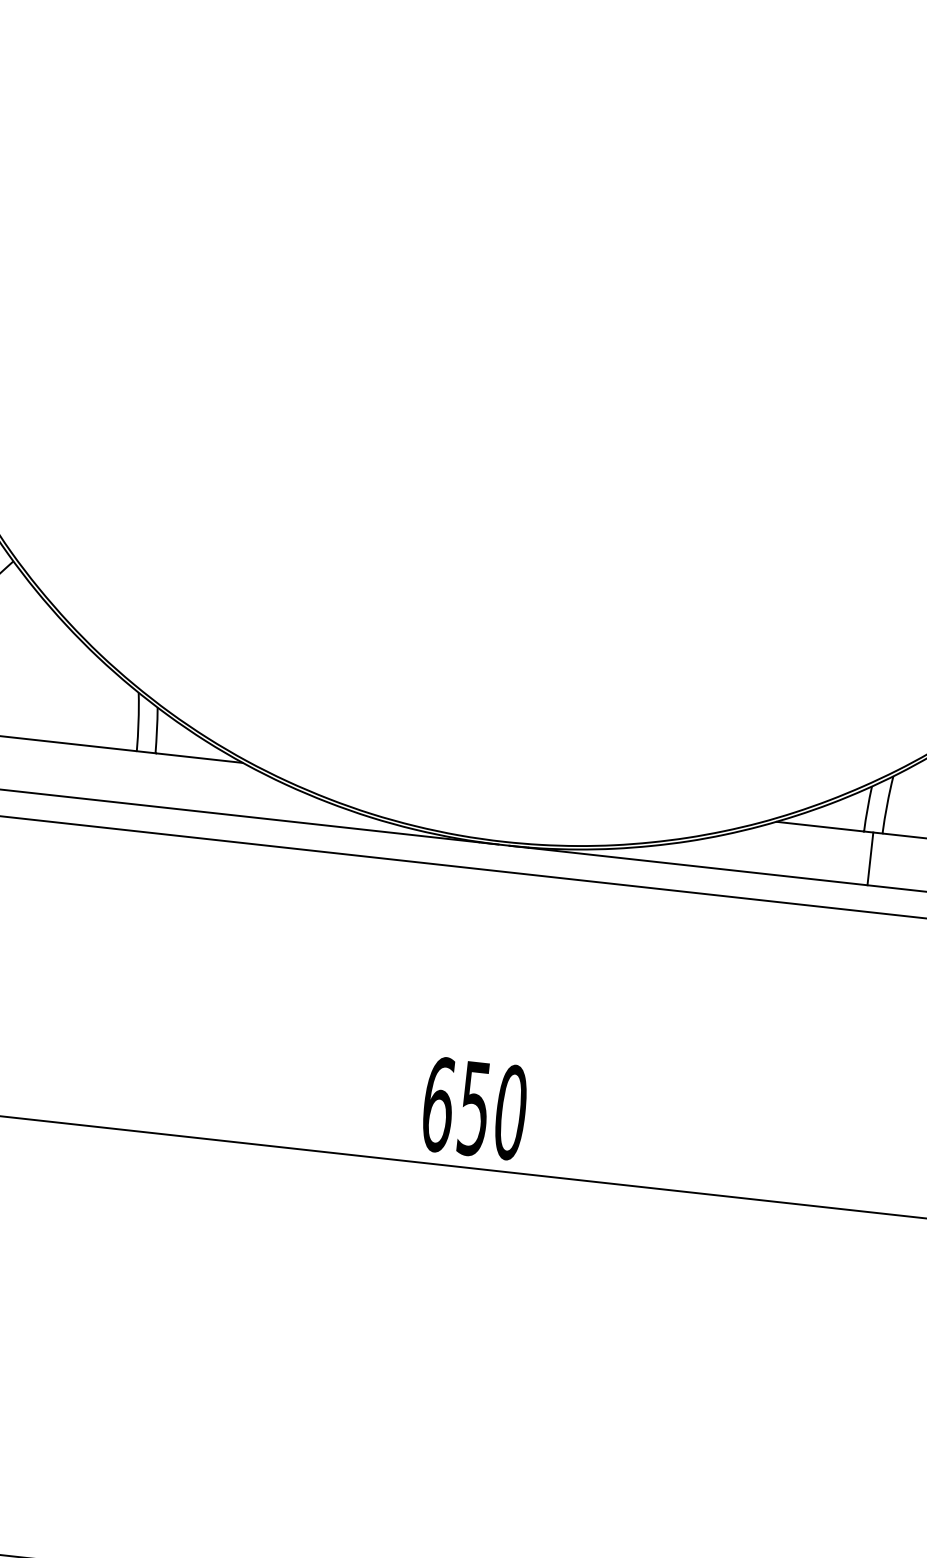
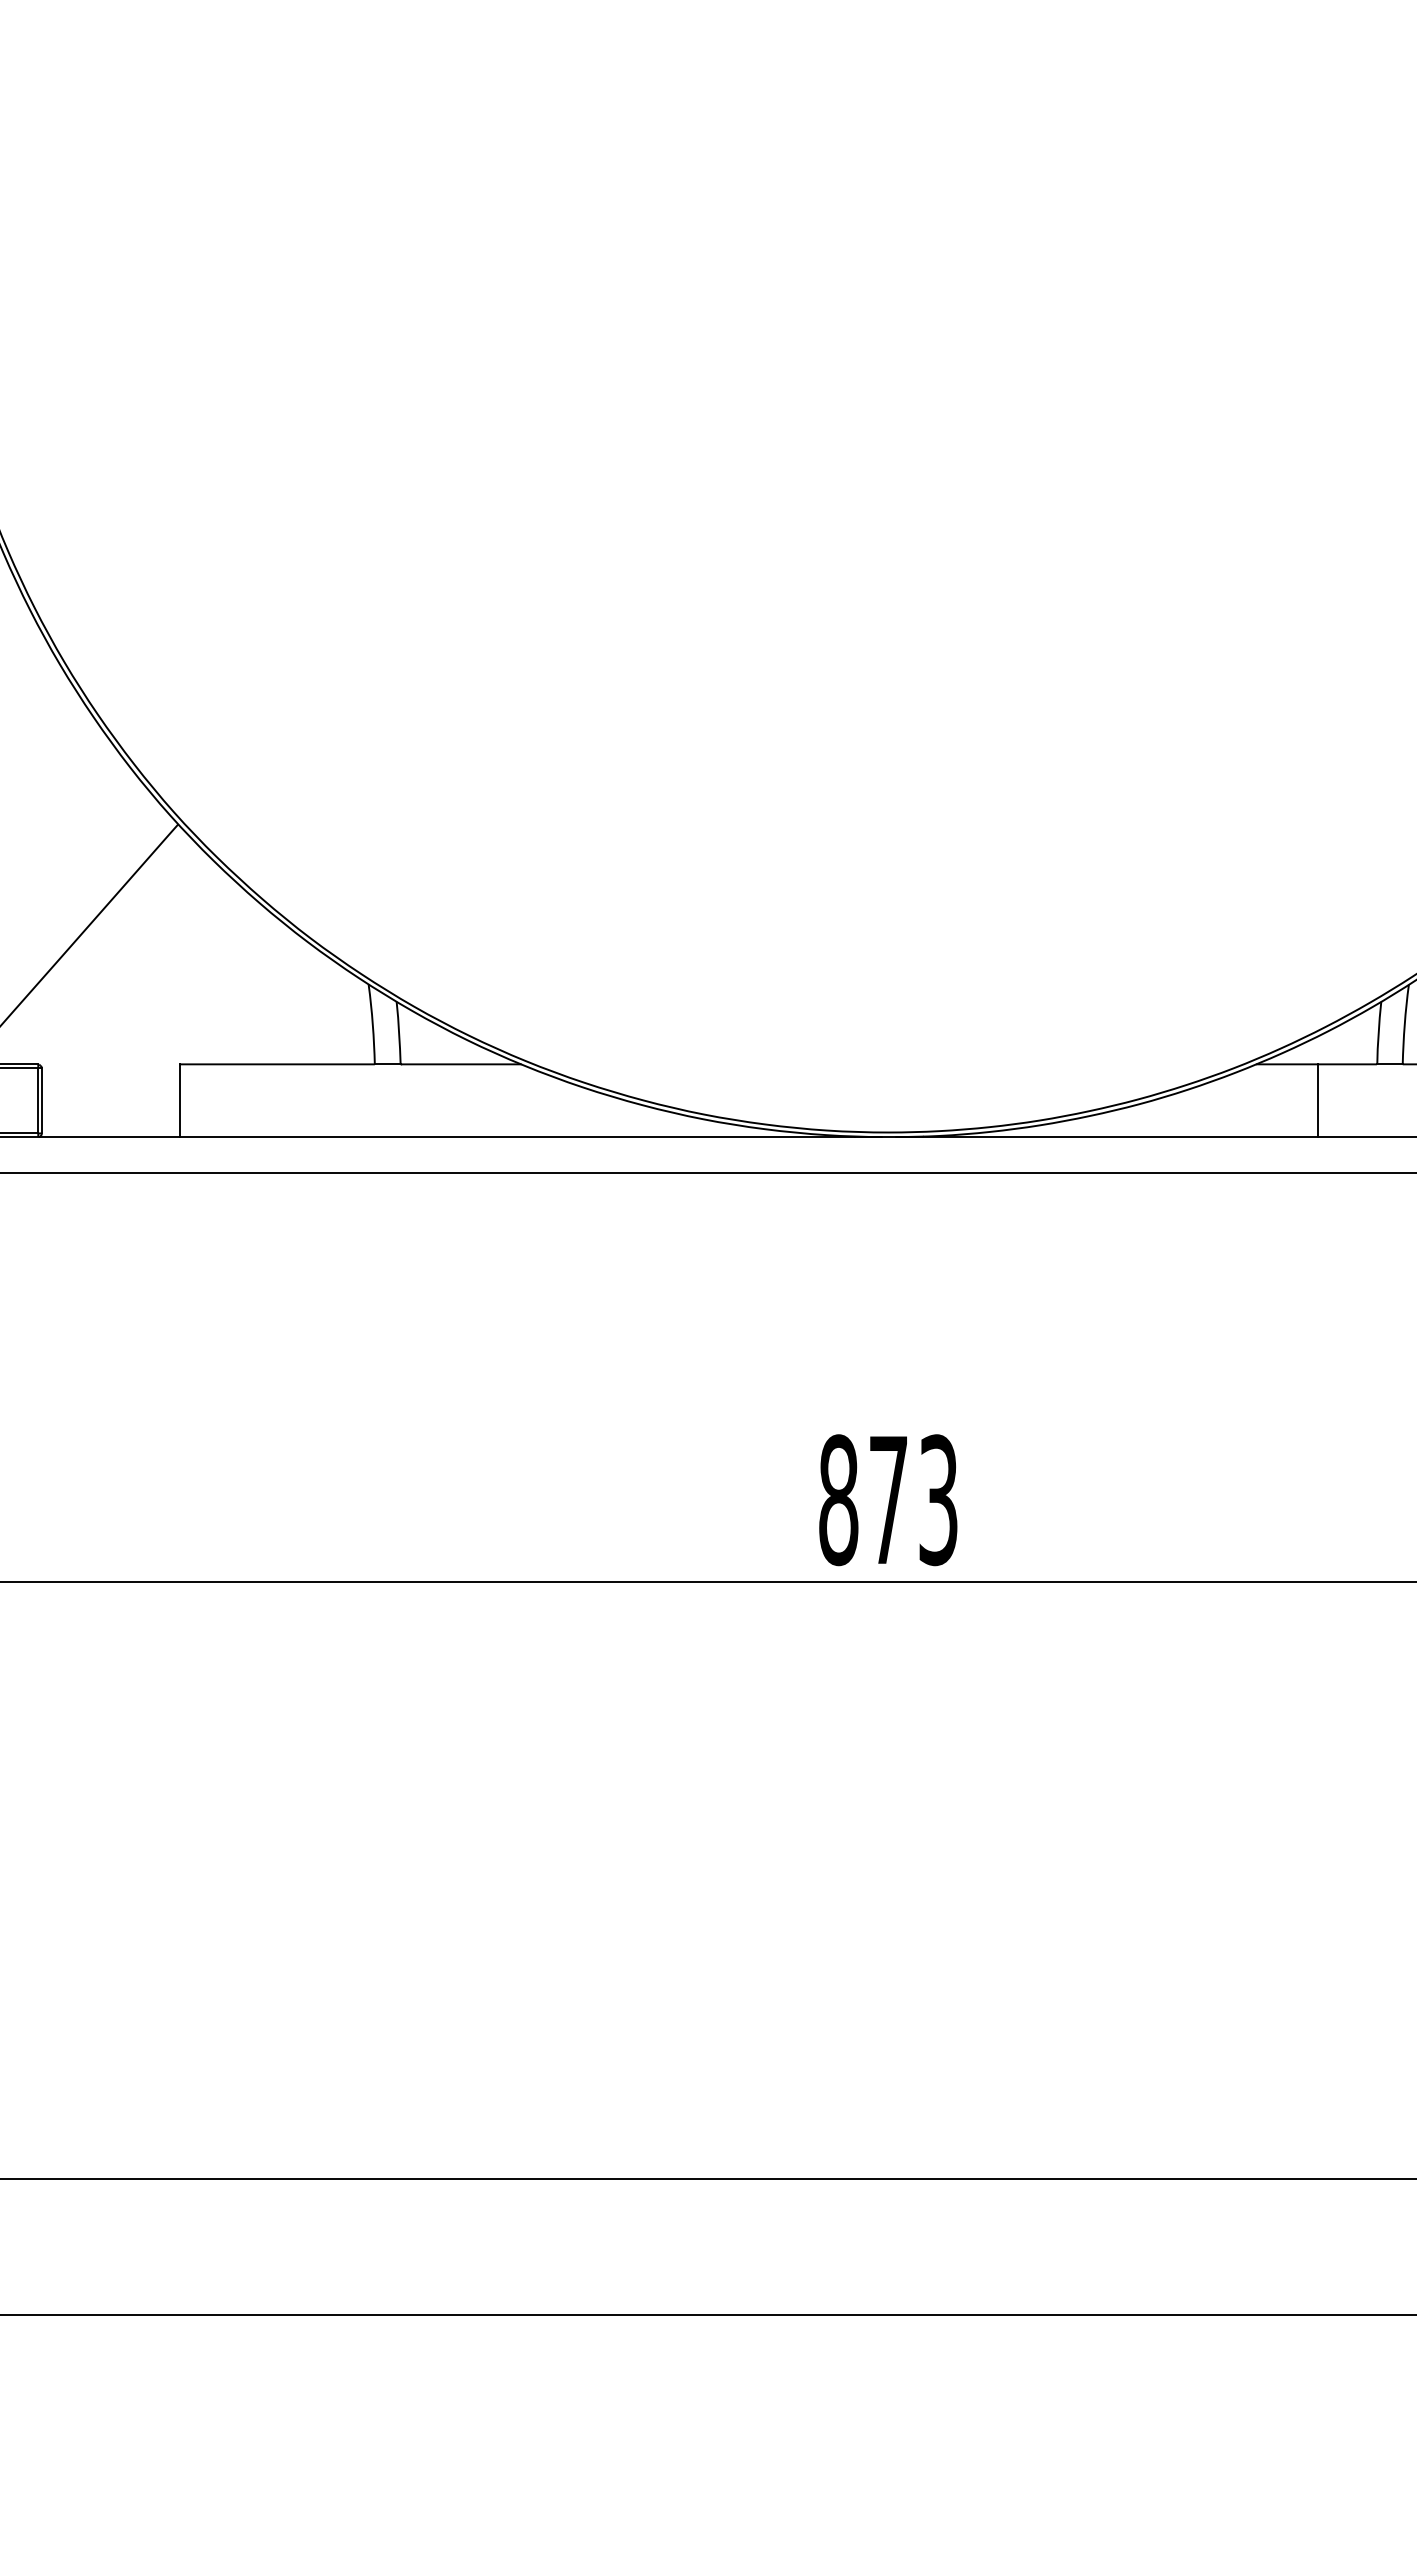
line: (870, 858) -> (1318, 1100), moved
text: (474, 1108) -> (888, 1500), 650 -> 873

